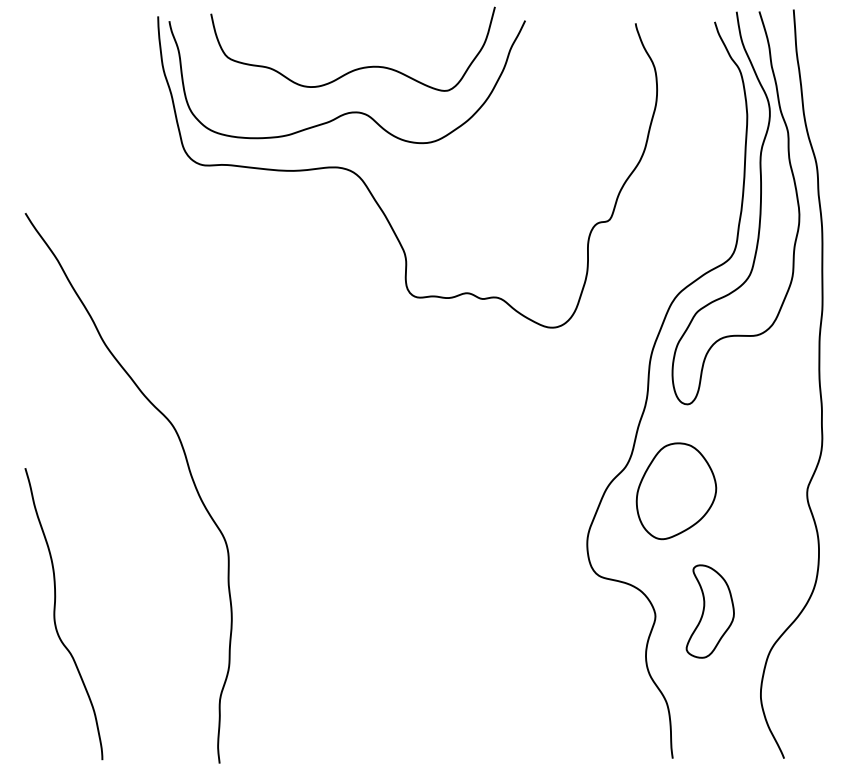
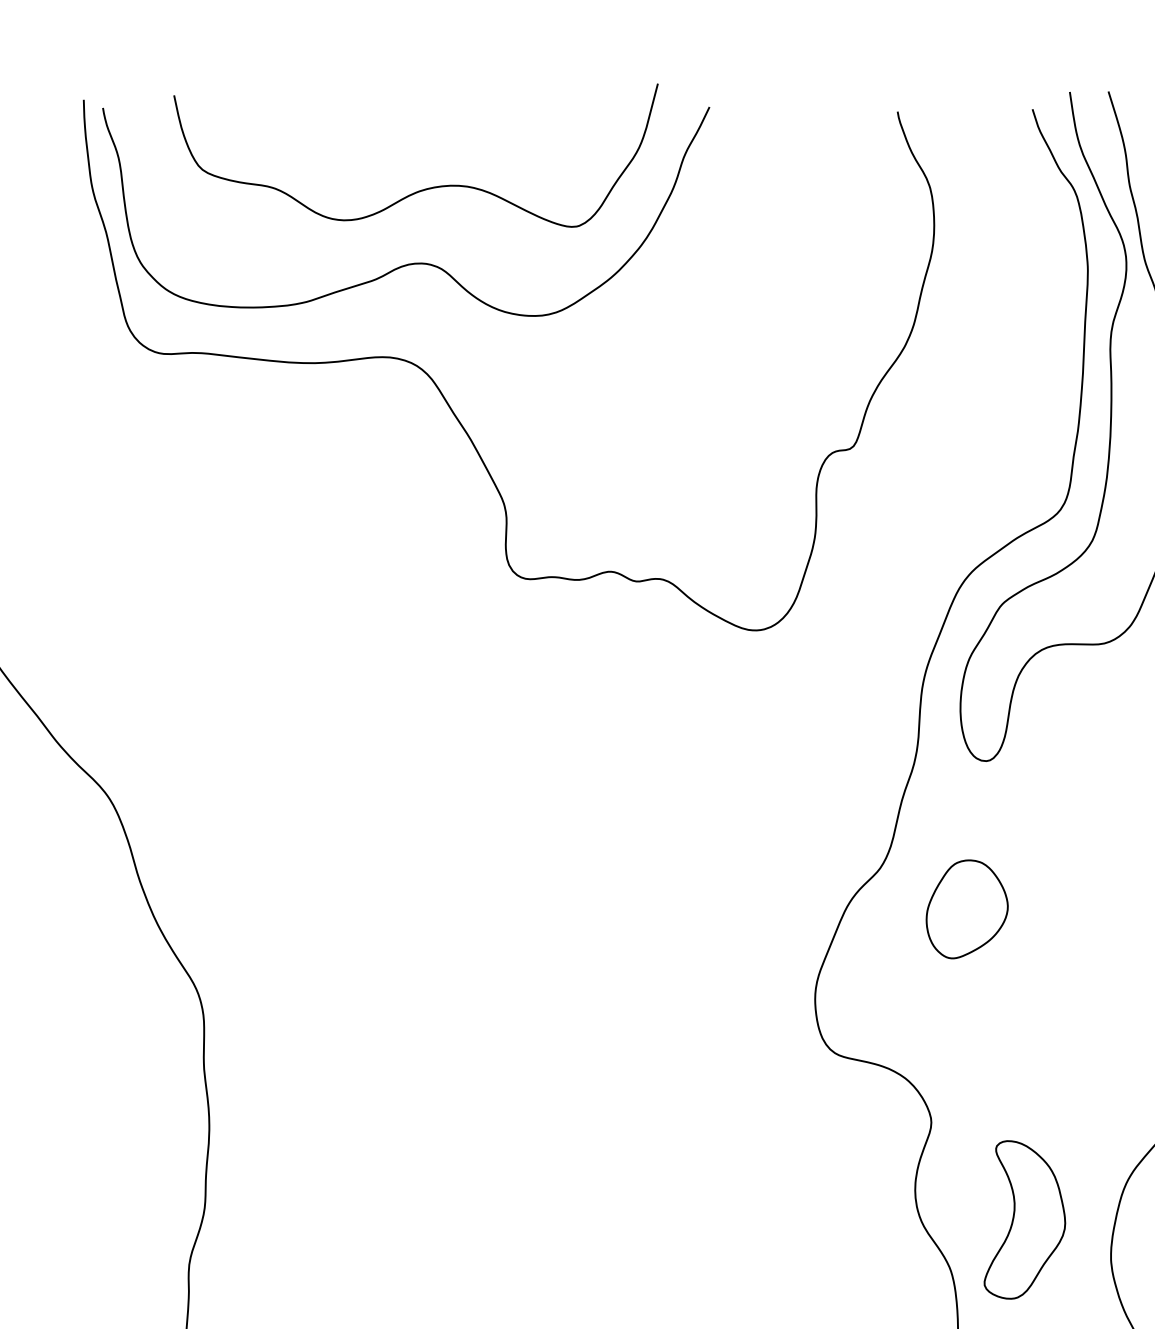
part: (676, 491) -> (967, 909), size x0.6
part: (709, 611) -> (1023, 1219), moved

